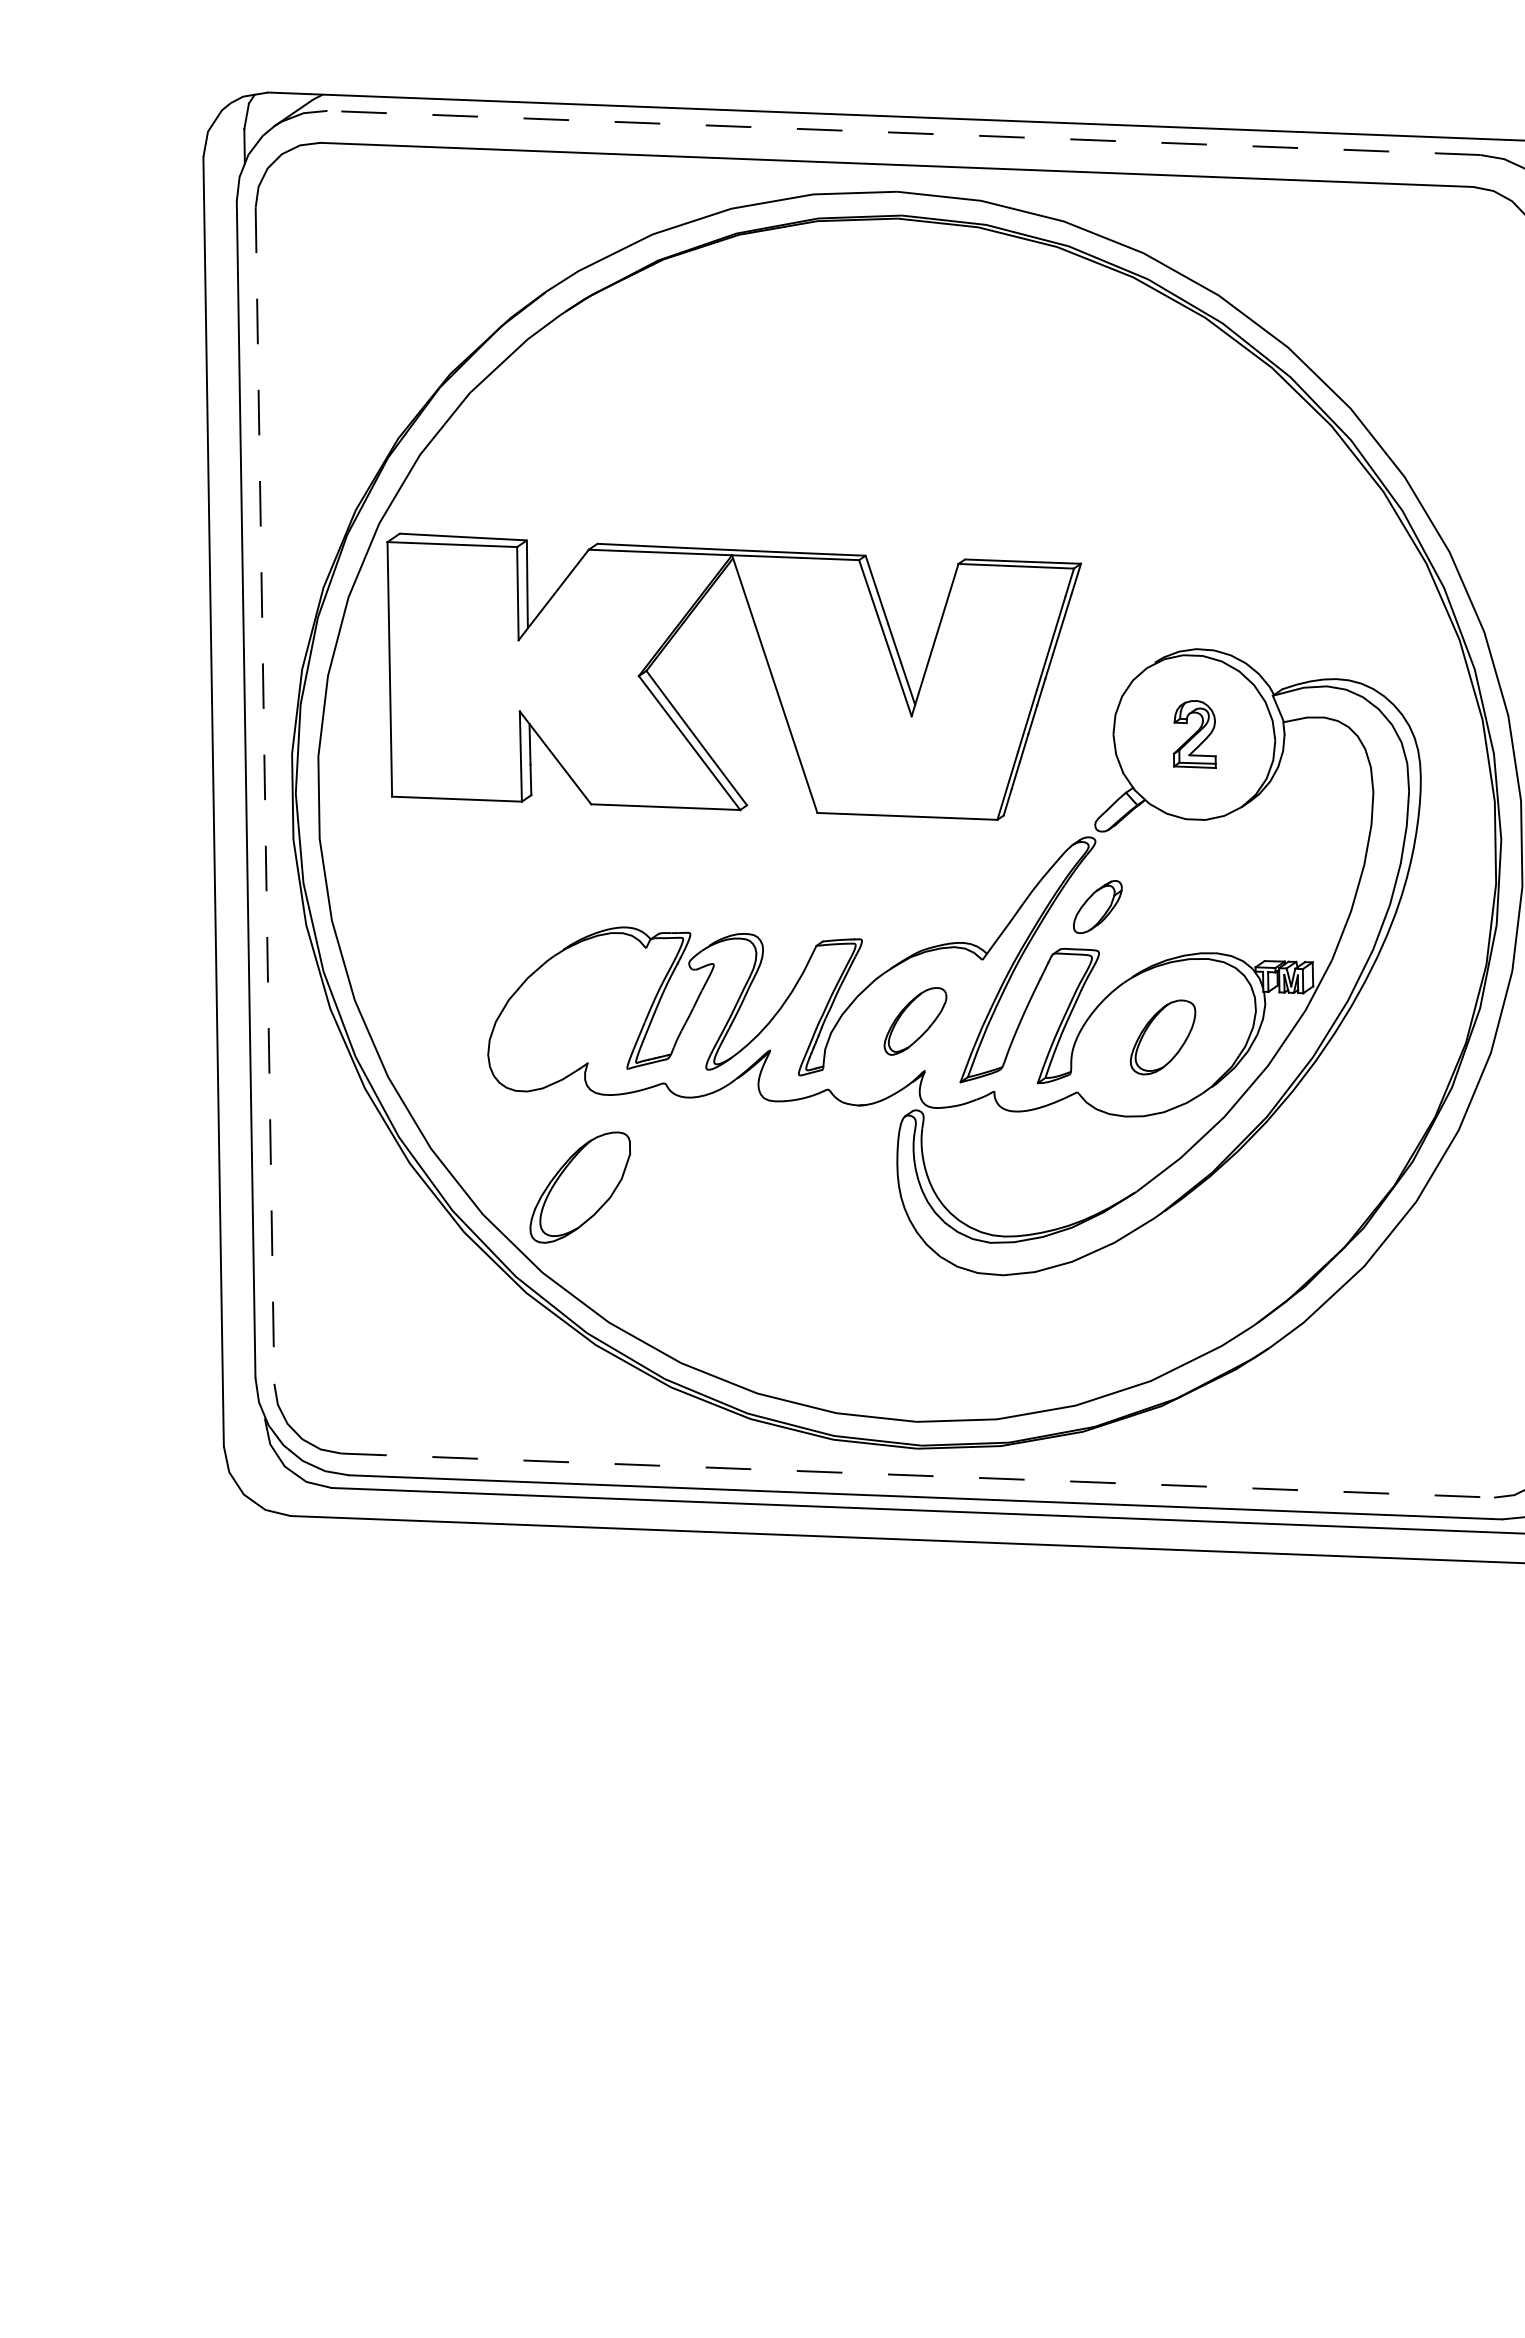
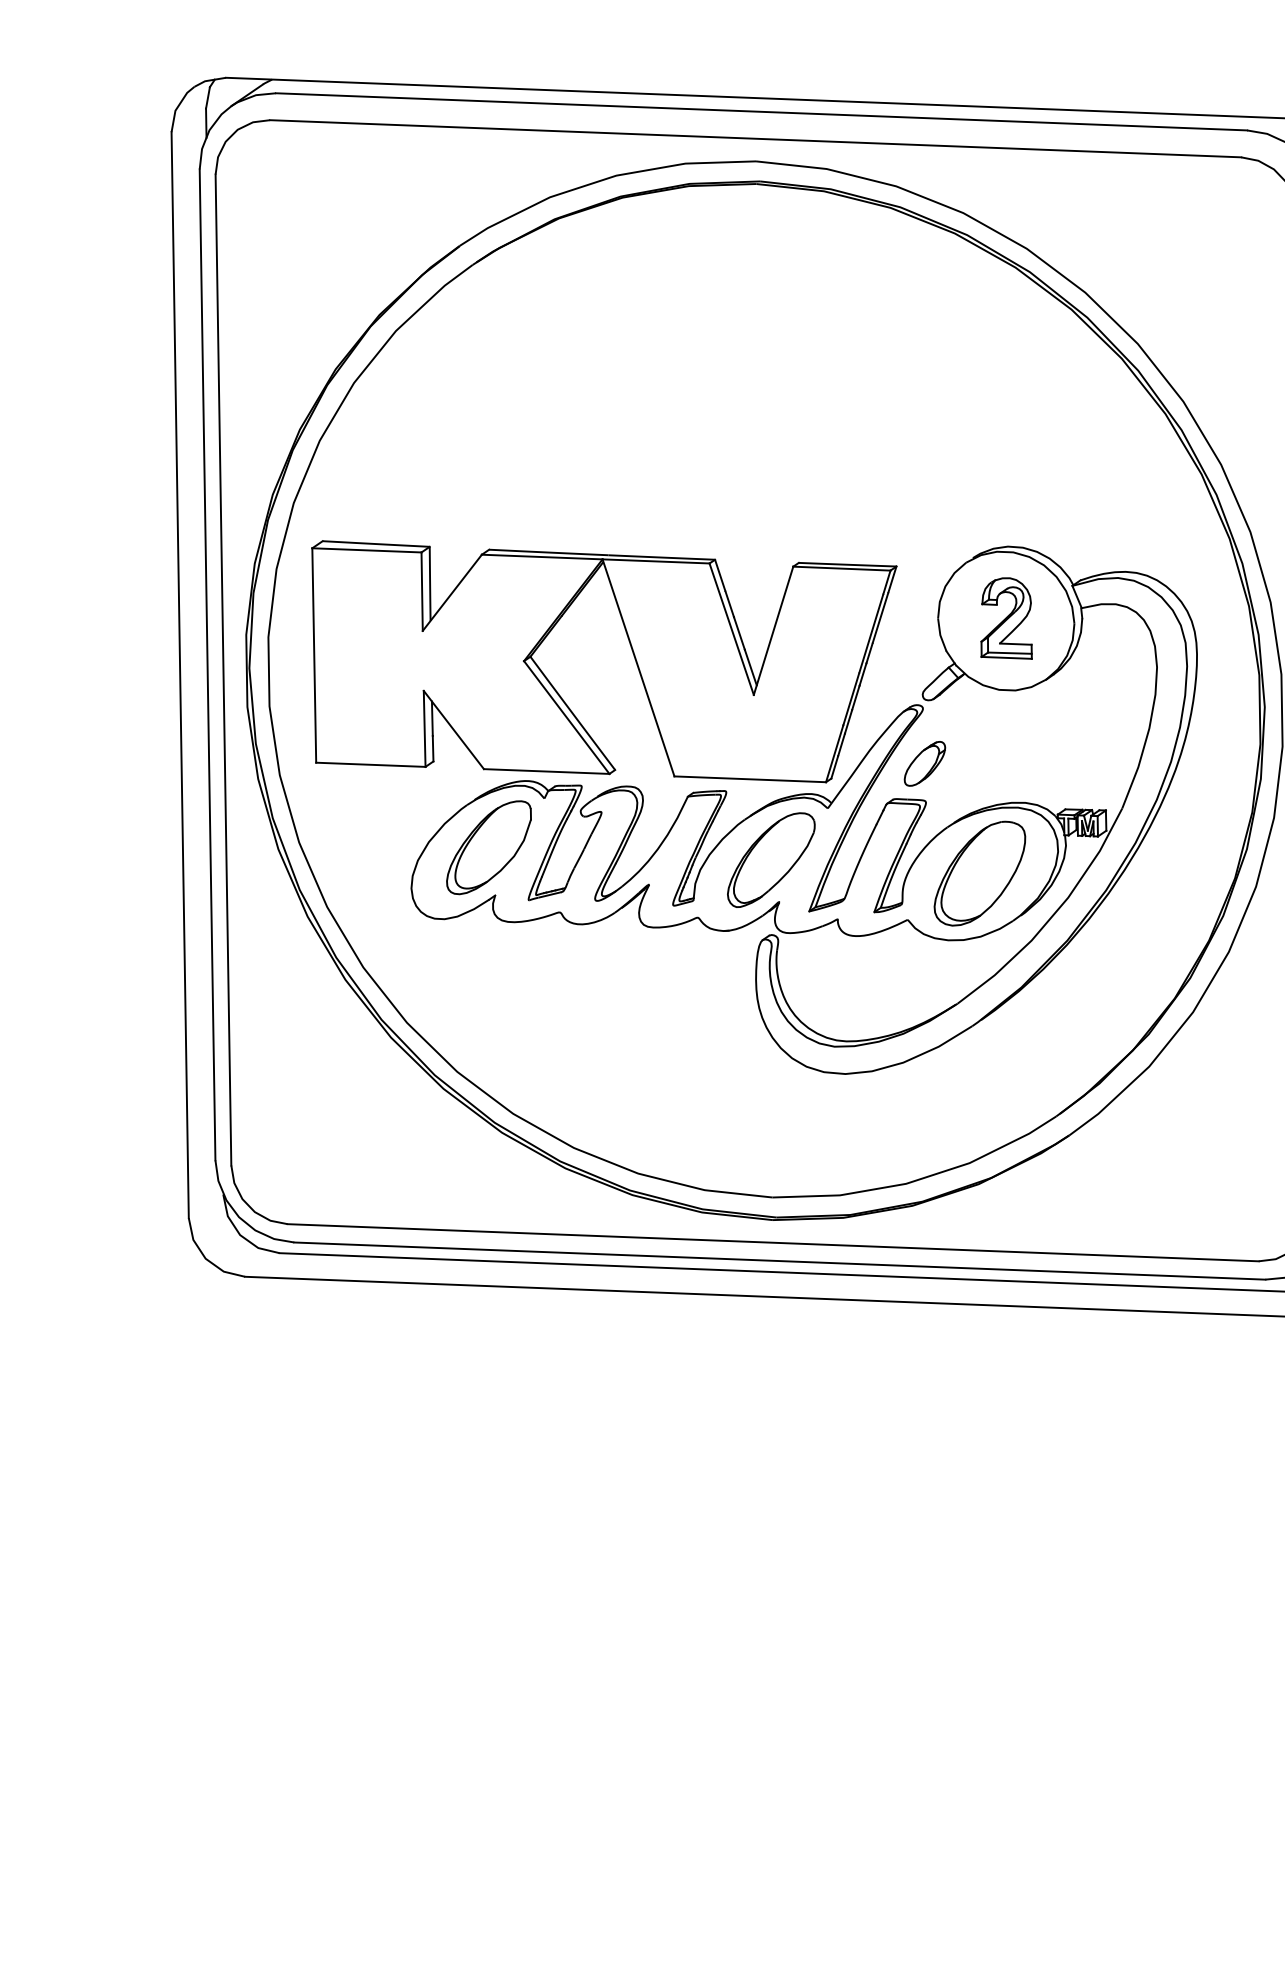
line: (903, 132) -> (761, 111), dashed -> solid
part: (767, 665) -> (632, 652), moved
part: (1194, 734) -> (1006, 618), size x1.43
line: (265, 796) -> (223, 670), dashed -> solid
part: (915, 1021) -> (771, 860), size x1.67
part: (1162, 1037) -> (979, 873), size x1.67
part: (579, 1187) -> (488, 847), moved
line: (917, 1475) -> (773, 1242), dashed -> solid

